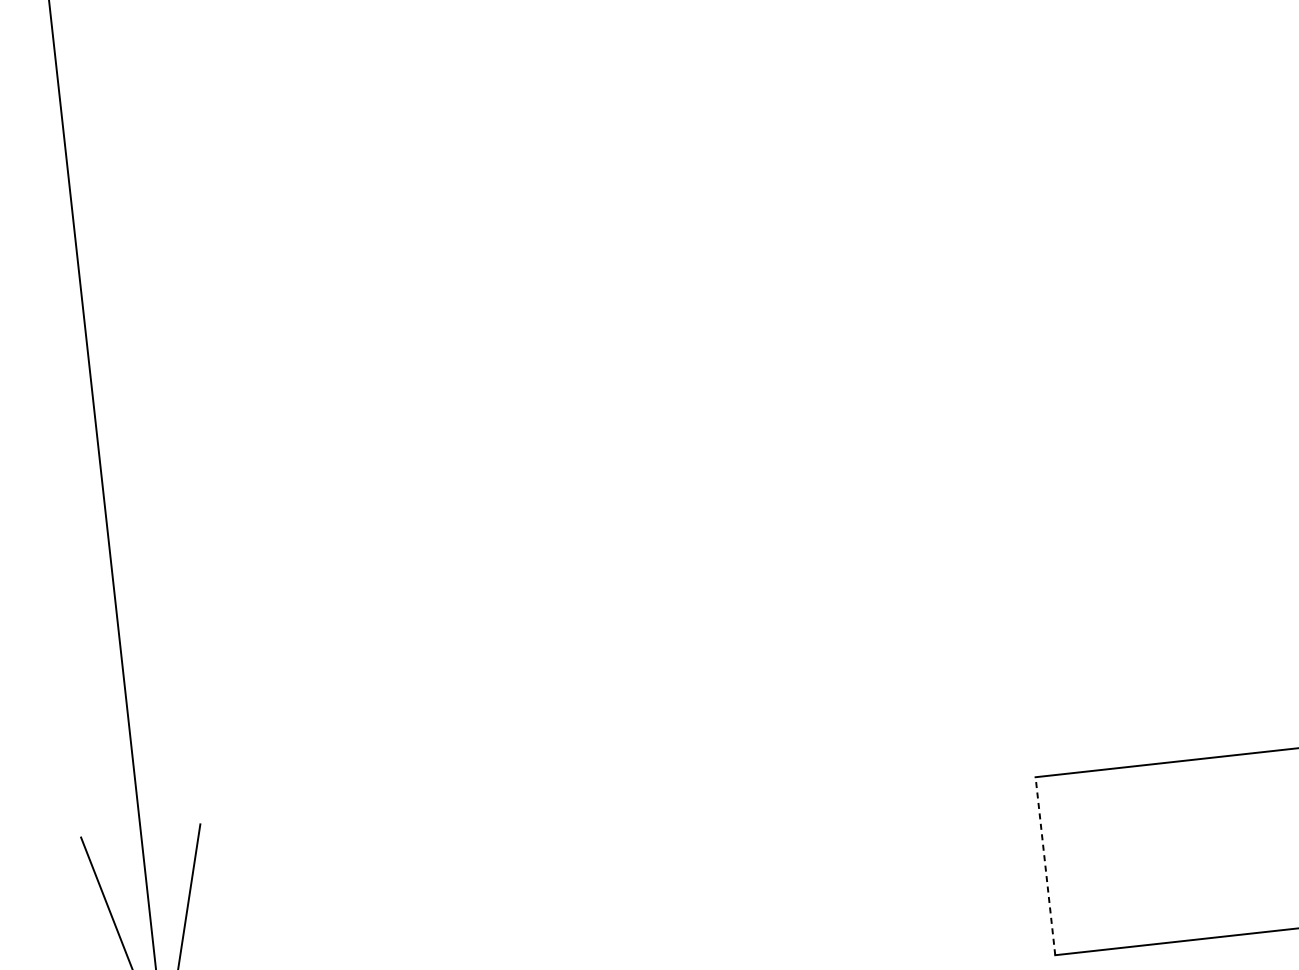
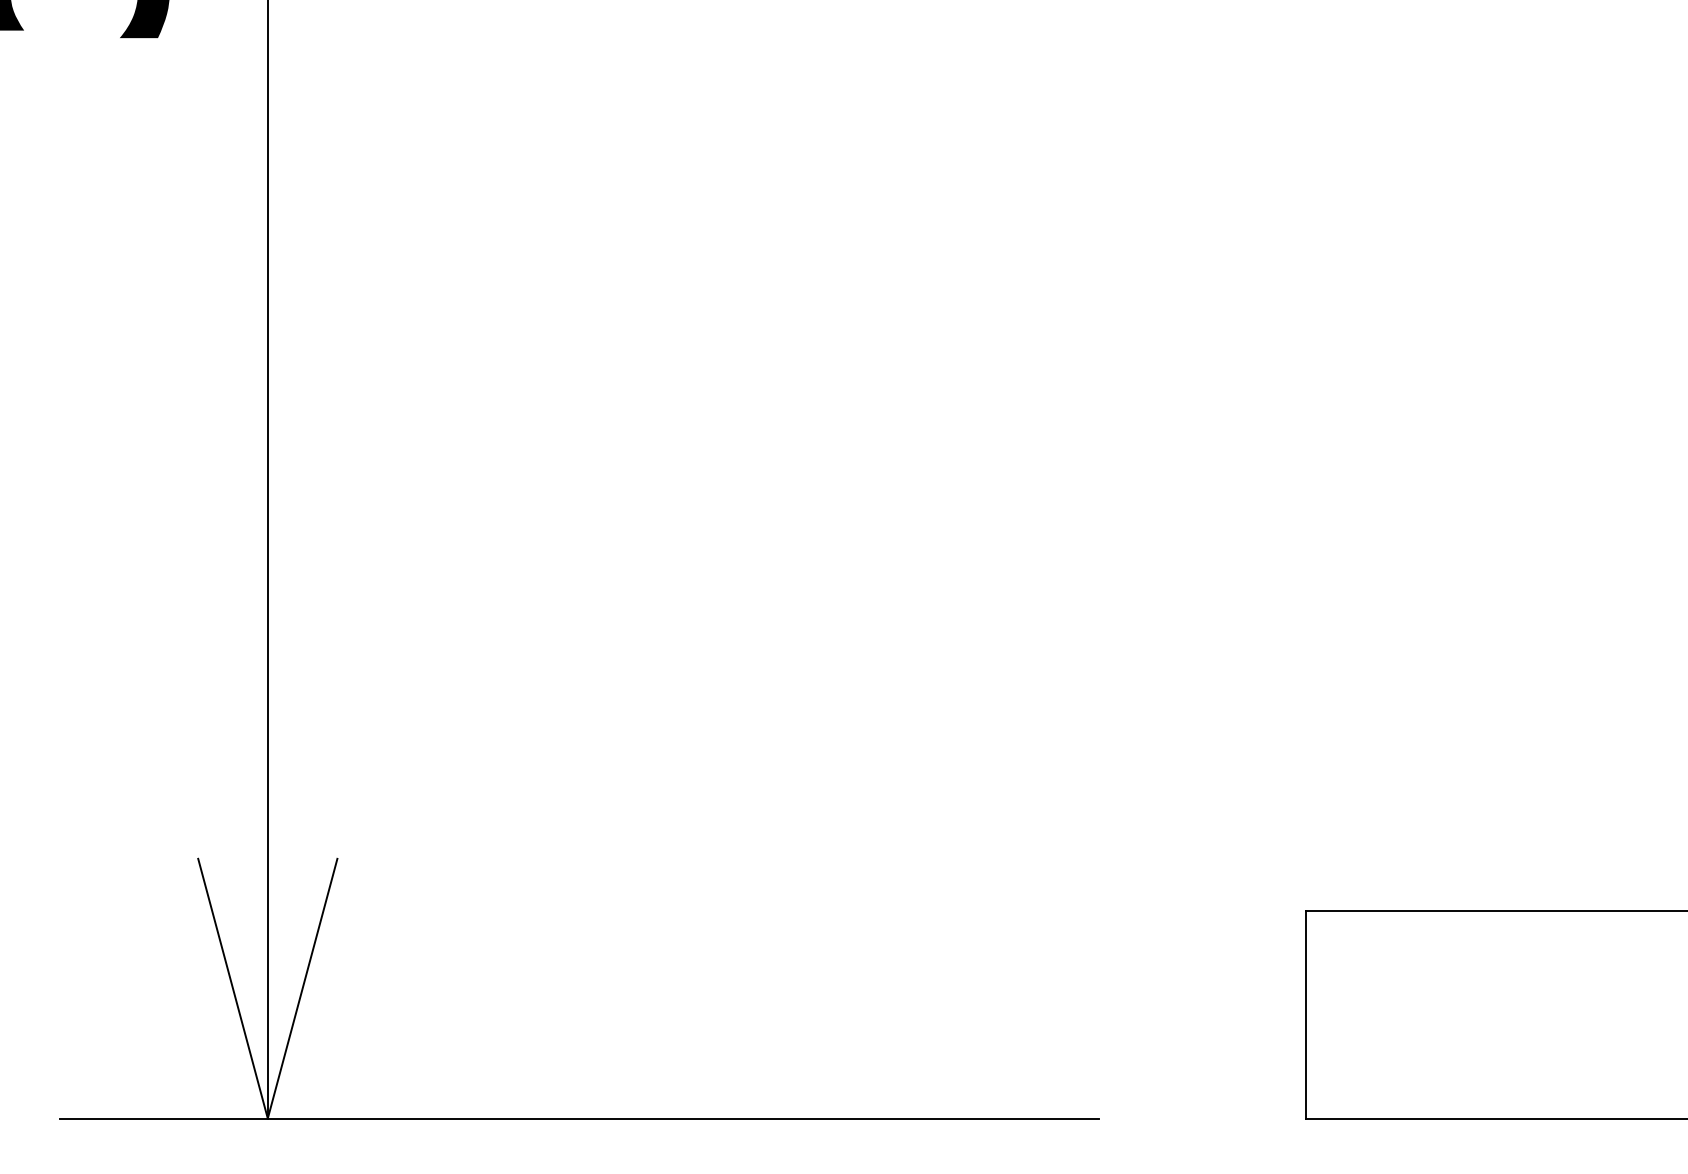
line: (1045, 866) -> (1306, 1014), dashed -> solid

